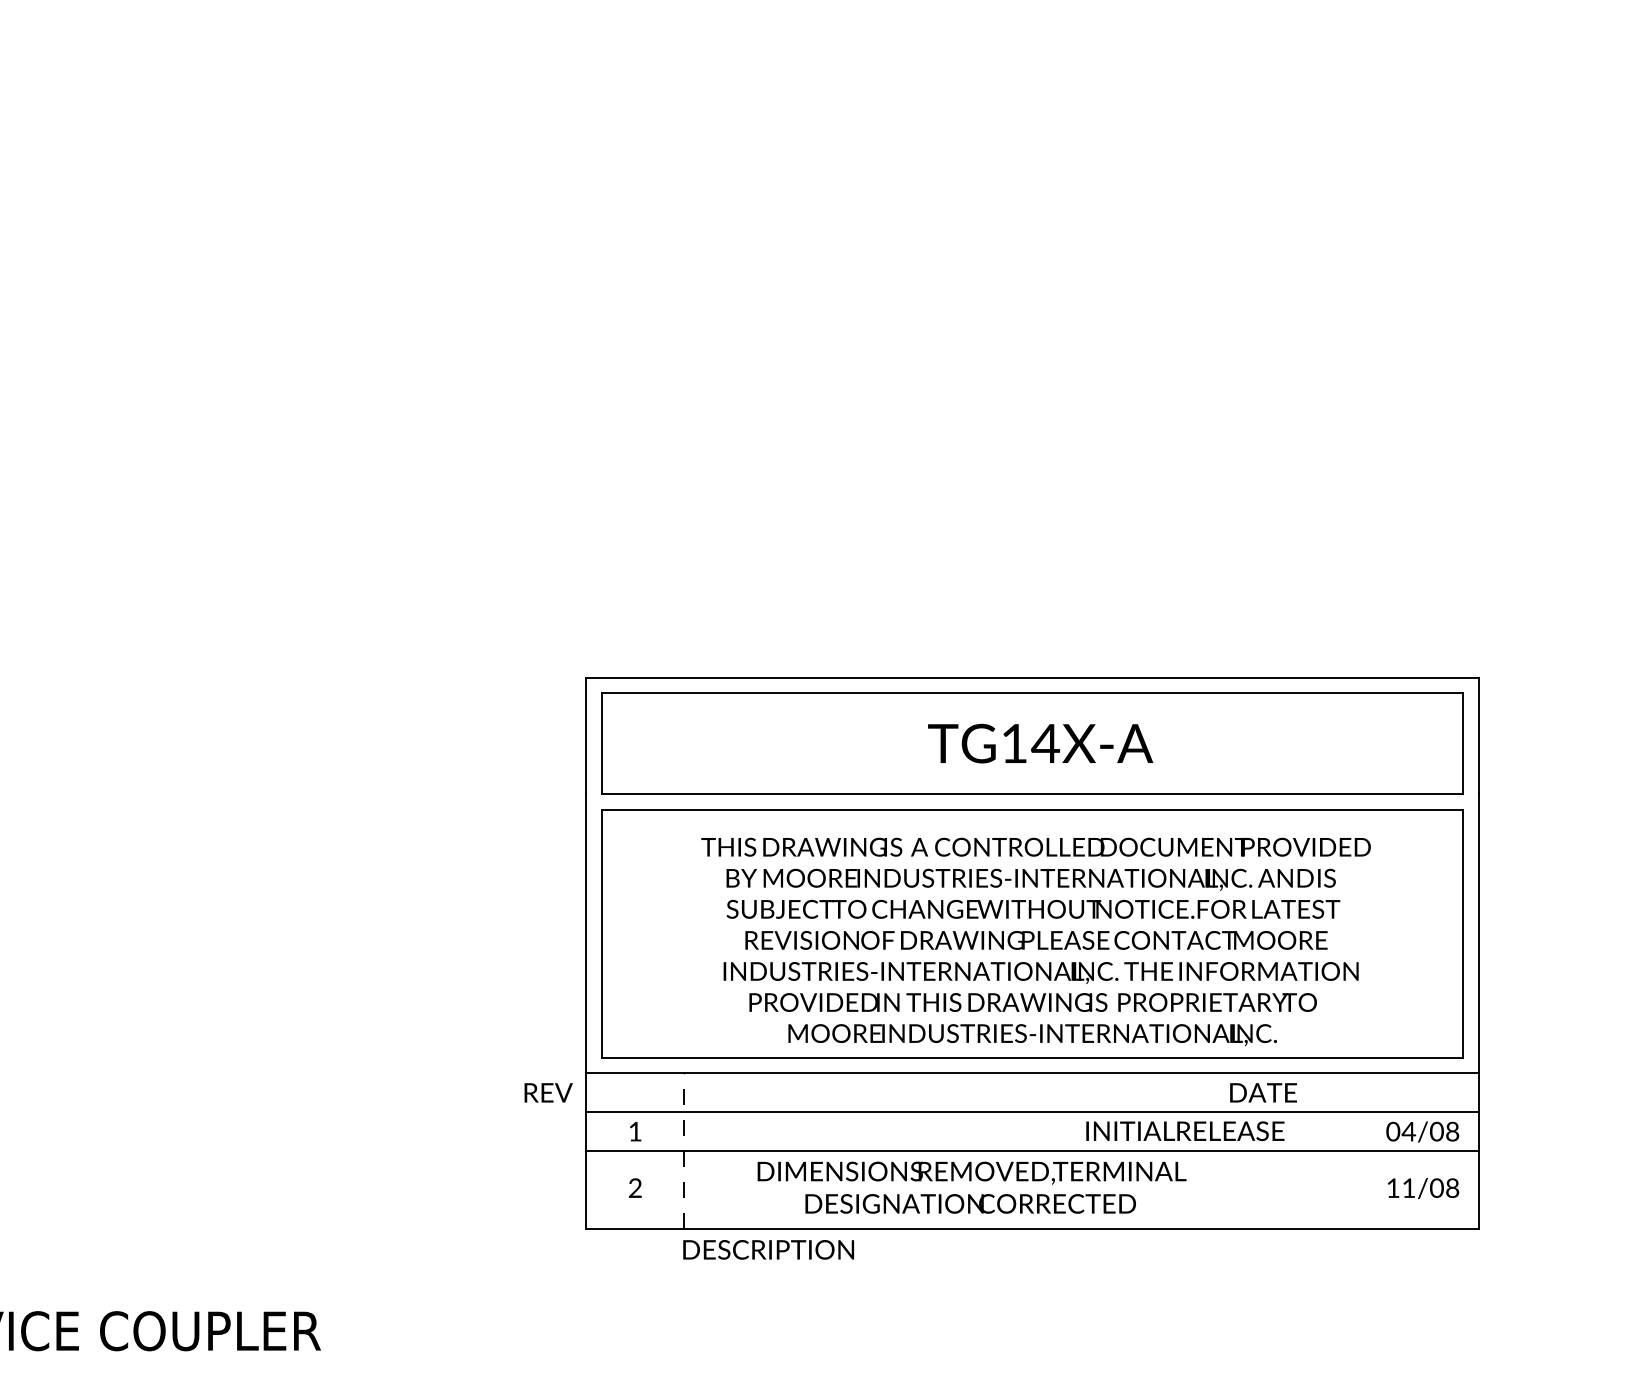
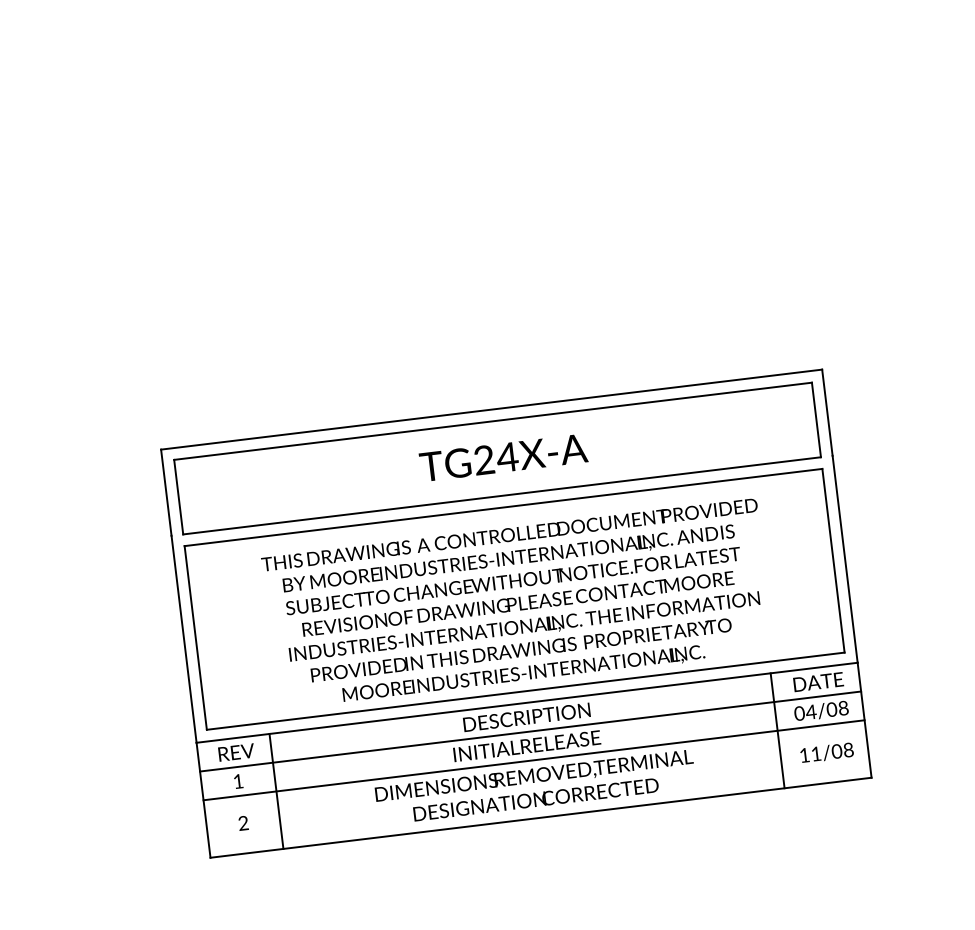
text: (1014, 742) -> (484, 459), TG14X-A -> TG24X-A
text: (548, 1092) -> (236, 752), moved
text: (1263, 1092) -> (818, 681), moved
text: (1185, 1131) -> (527, 746), moved
line: (1361, 1150) -> (777, 730), added
line: (684, 1151) -> (276, 791), dashed -> solid
text: (971, 1187) -> (535, 787), moved
text: (768, 1249) -> (526, 717), moved

